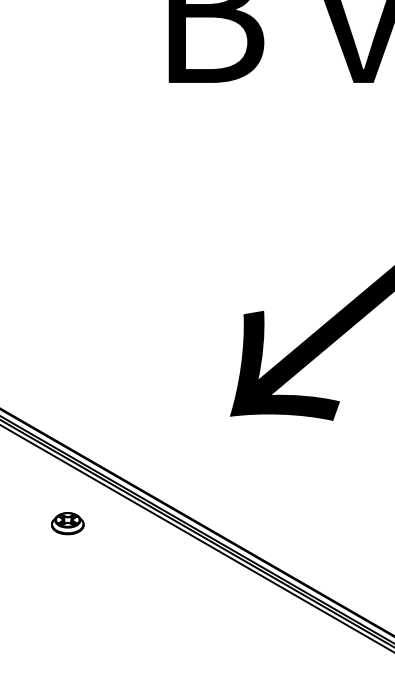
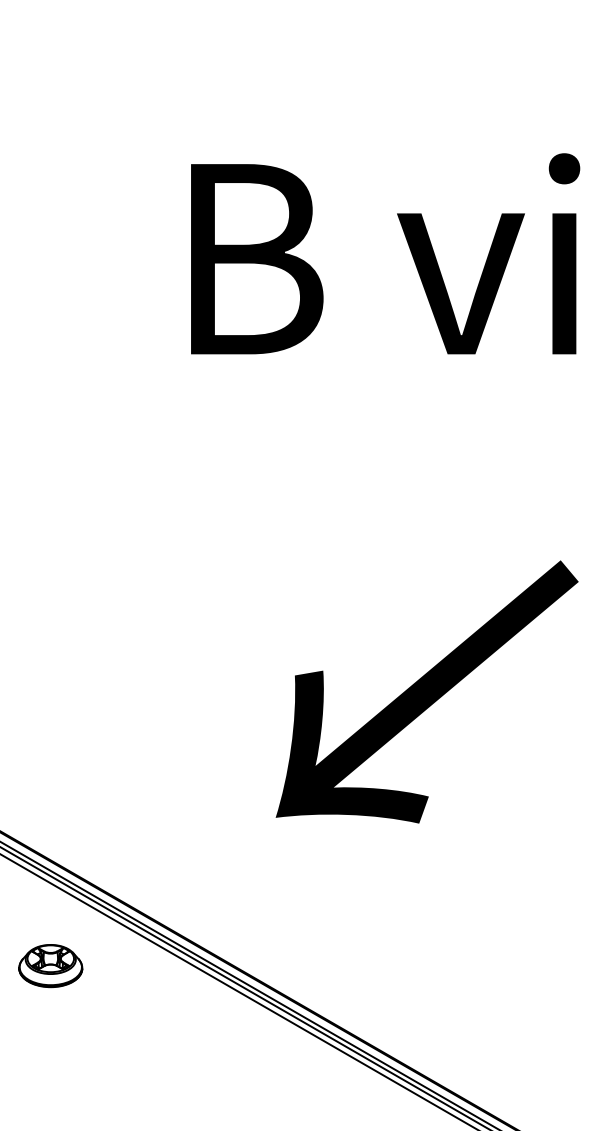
part: (67, 523) -> (50, 966), size x1.43

